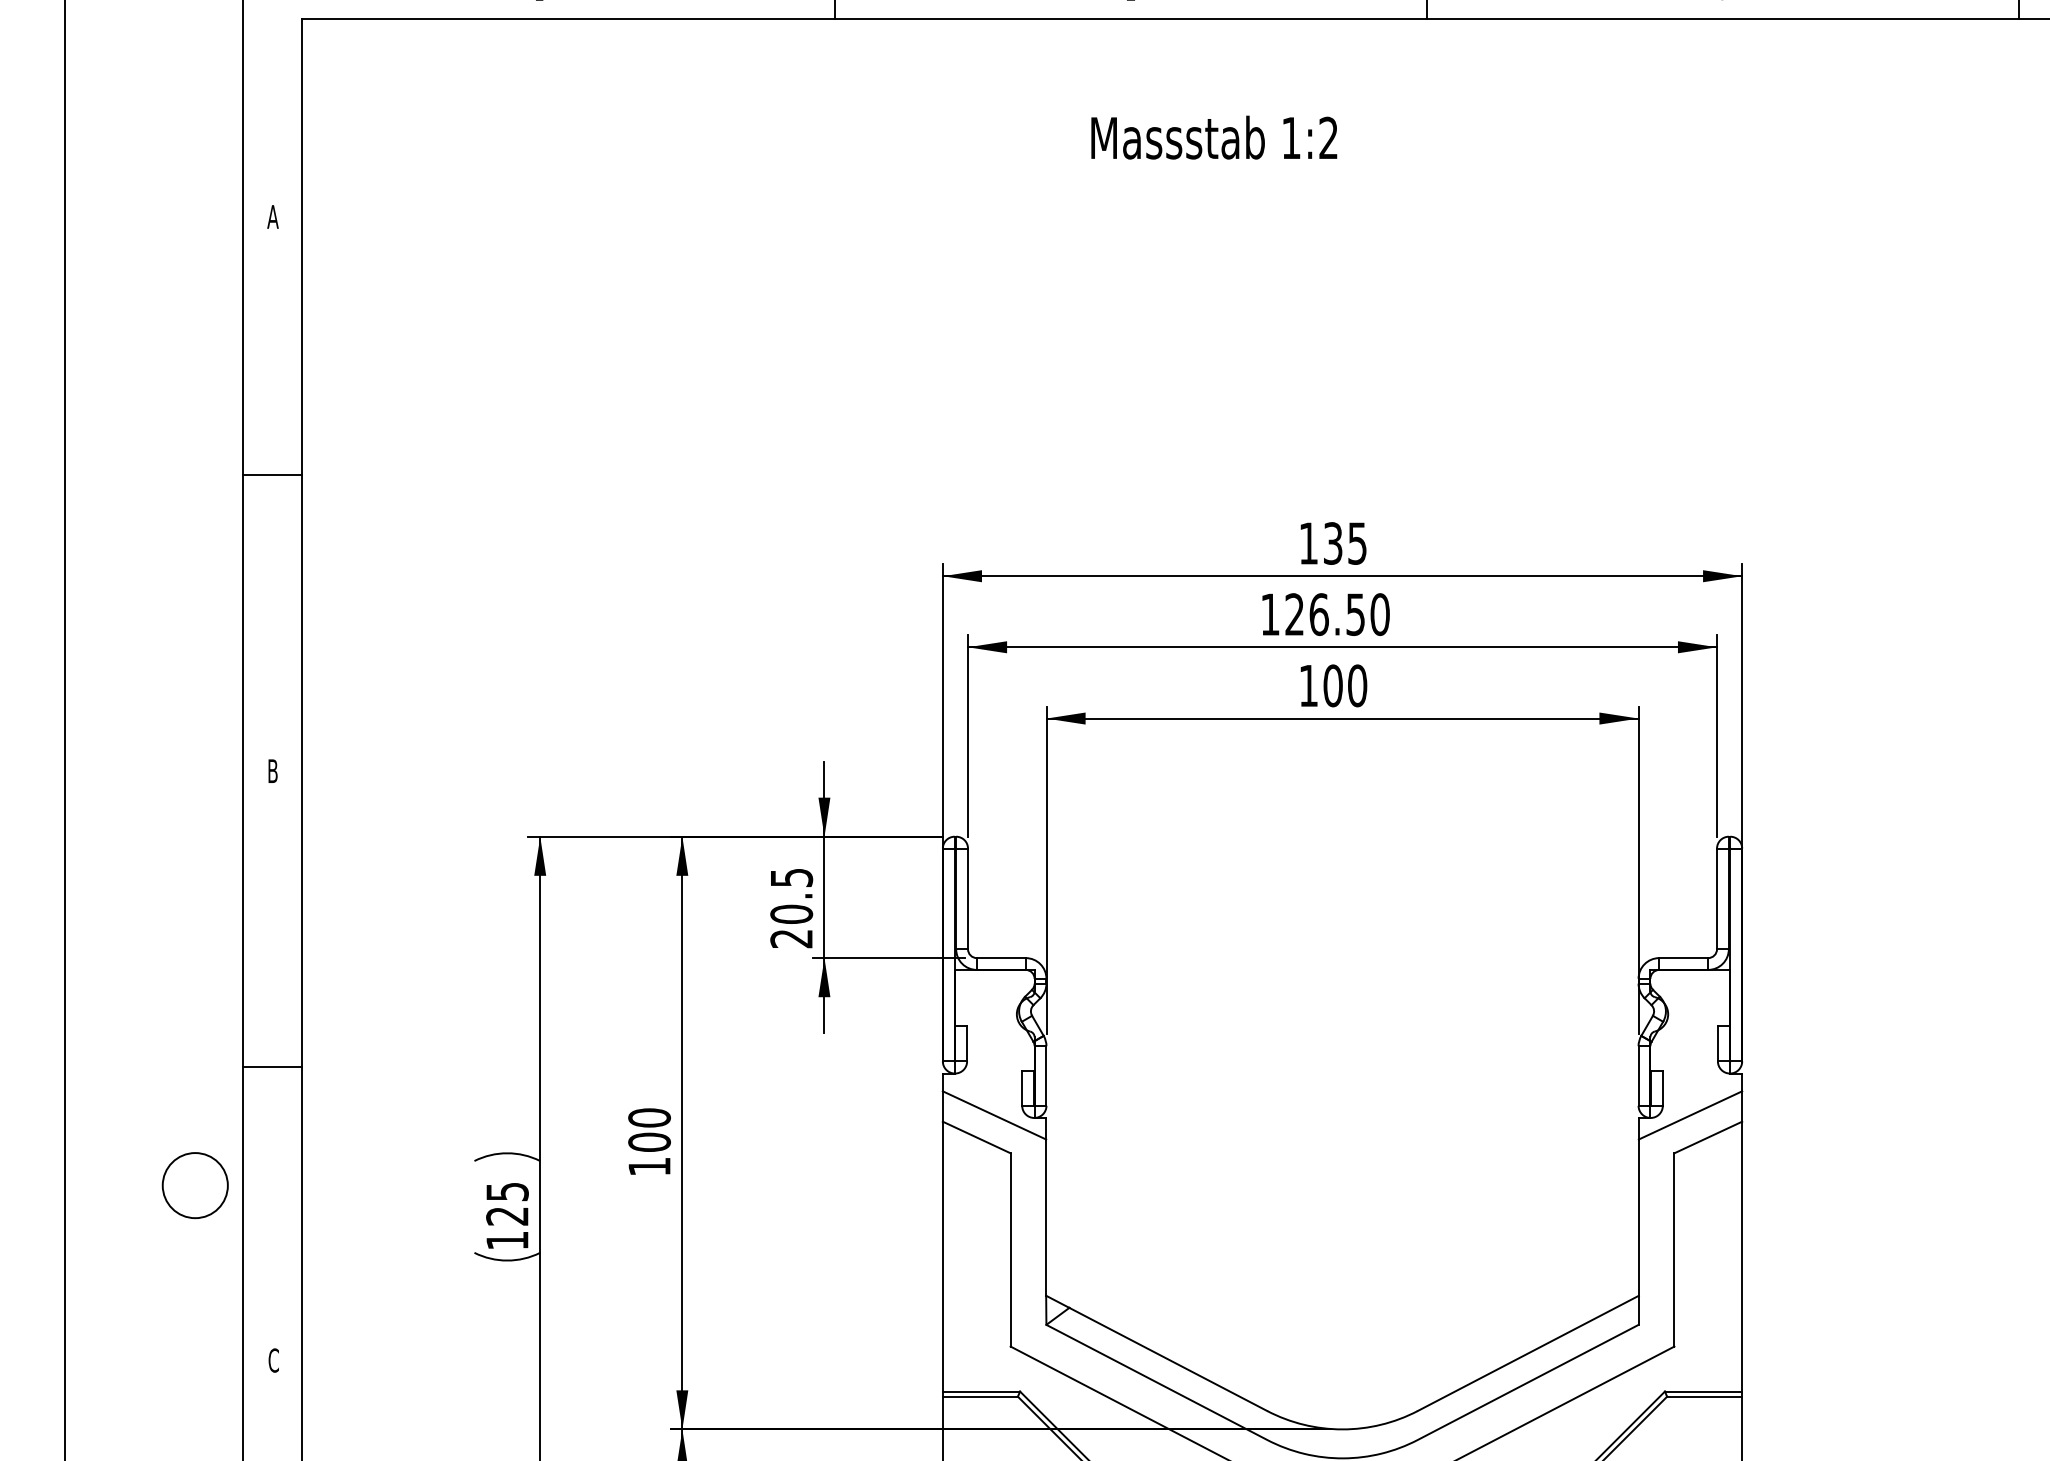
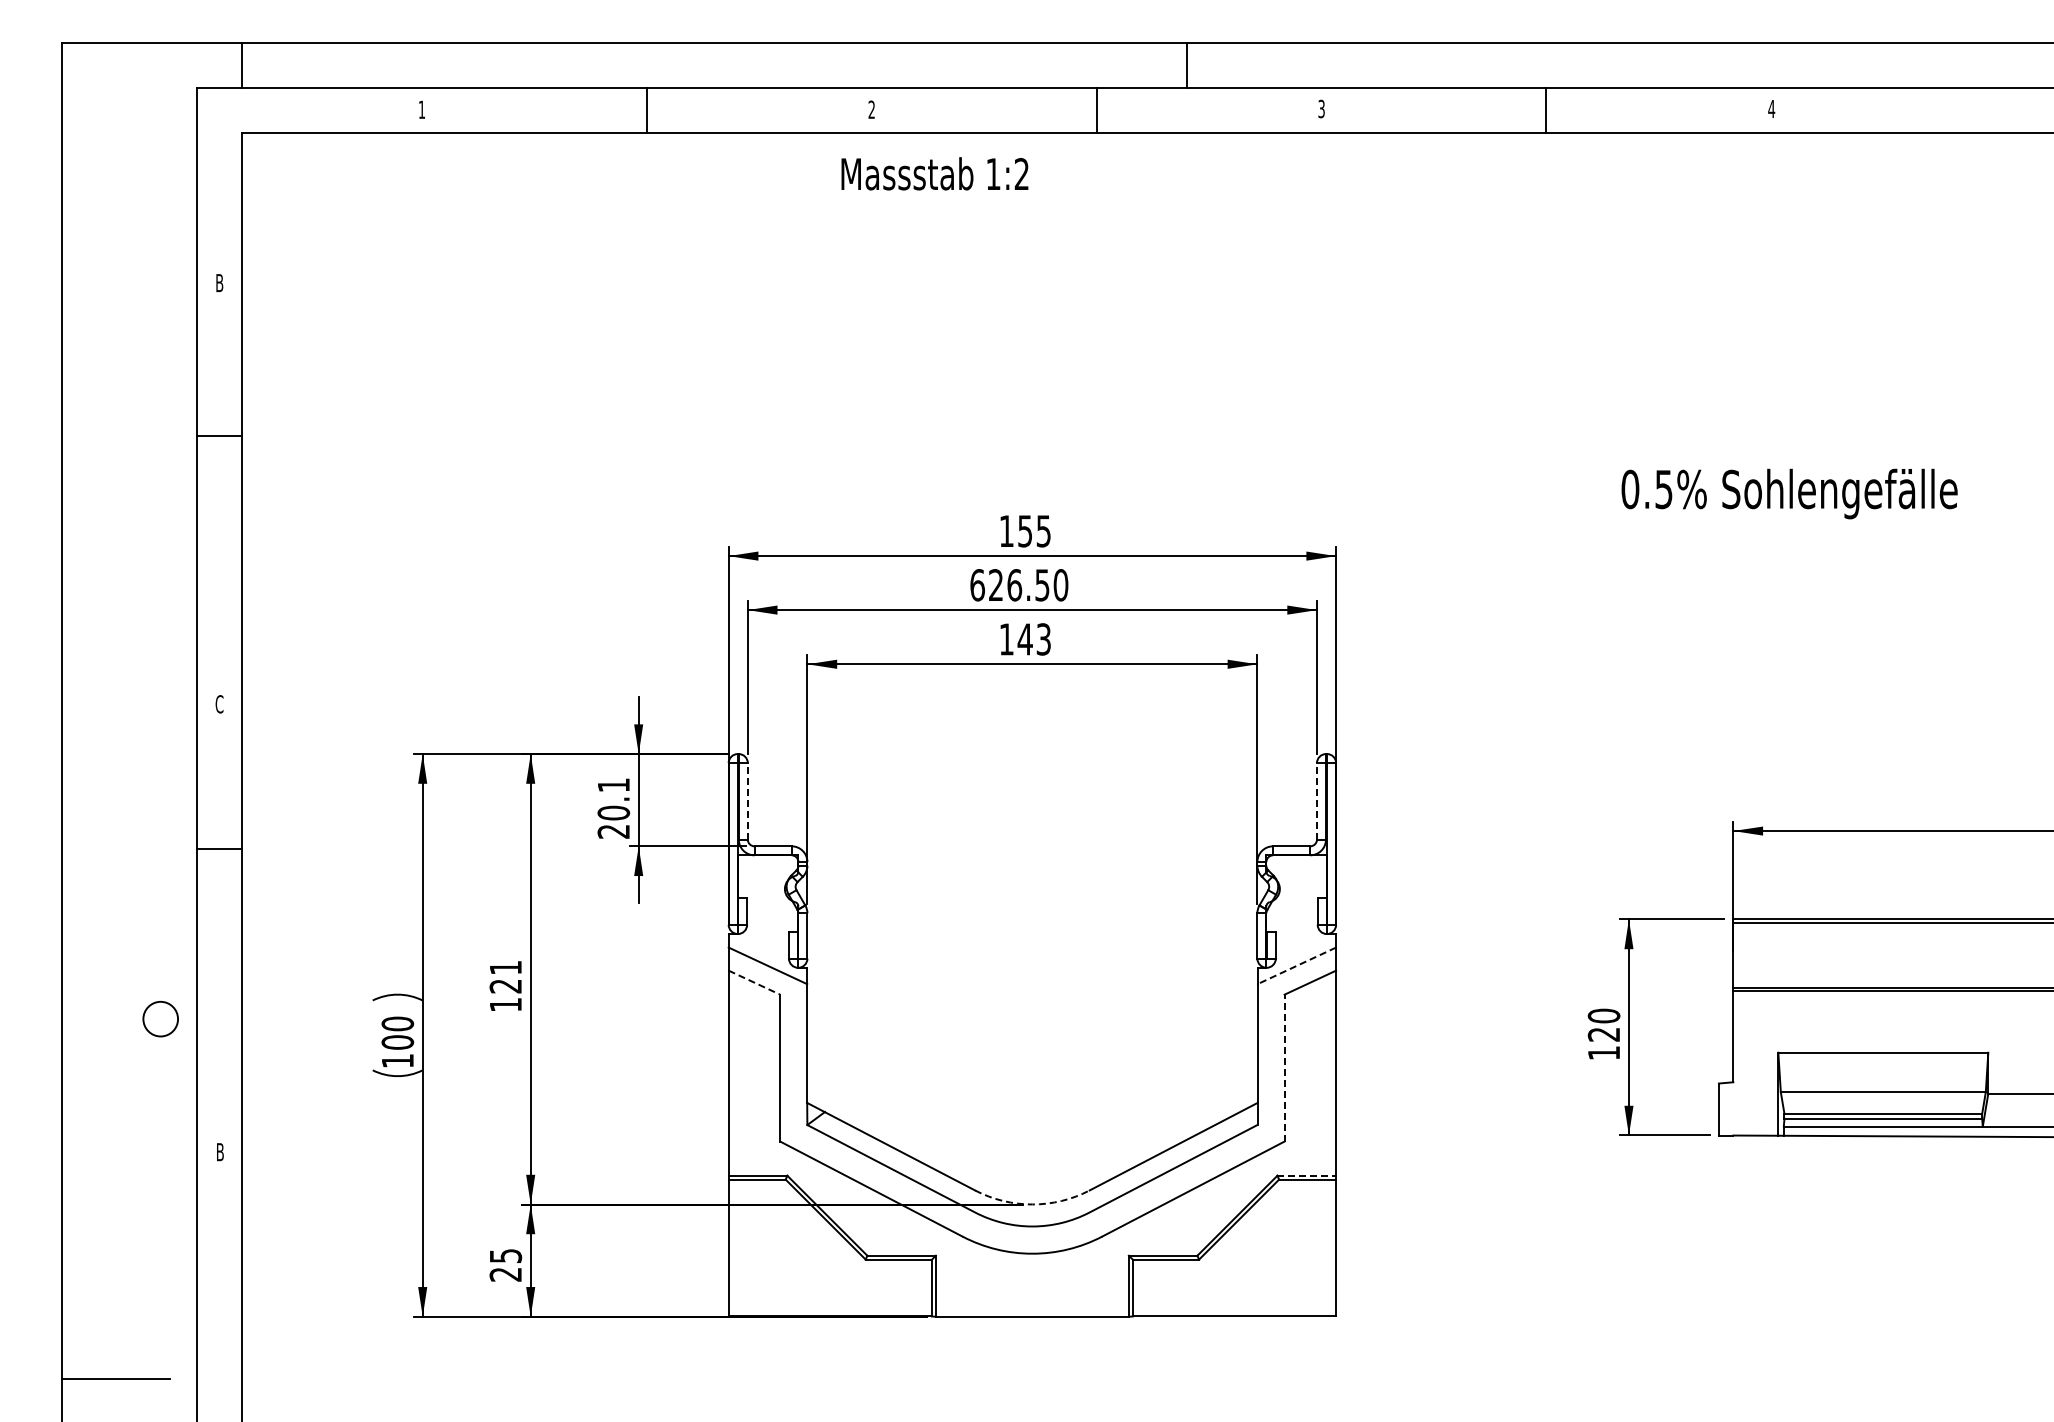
text: (1213, 137) -> (934, 173), moved
text: (272, 217) -> (219, 283), A -> B
line: (271, 475) -> (218, 436), moved
text: (1333, 542) -> (1025, 530), 135 -> 155
text: (1270, 614) -> (977, 585), 126.50 -> 626.50
text: (1345, 685) -> (1034, 639), 100 -> 143
text: (272, 771) -> (219, 704), B -> C
text: (792, 878) -> (614, 785), 20.5 -> 20.1
line: (967, 897) -> (747, 800), solid -> dashed
line: (1717, 897) -> (1317, 800), solid -> dashed
line: (271, 1067) -> (218, 849), moved
line: (1690, 1116) -> (1296, 966), solid -> dashed
text: (649, 1129) -> (505, 976), 100 -> 121
line: (976, 1137) -> (754, 982), solid -> dashed
circle: (195, 1184) -> (160, 1018), size x0.7
text: (507, 1203) -> (397, 1032), 125 -> 100
line: (1674, 1249) -> (1284, 1067), solid -> dashed
text: (274, 1359) -> (220, 1151), C -> B
line: (1704, 1391) -> (1307, 1175), solid -> dashed
arc: (1342, 1429) -> (1032, 1204), solid -> dashed

